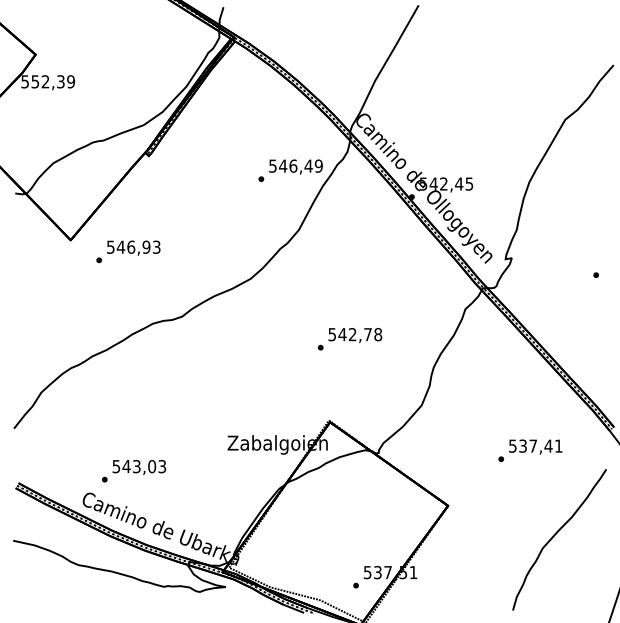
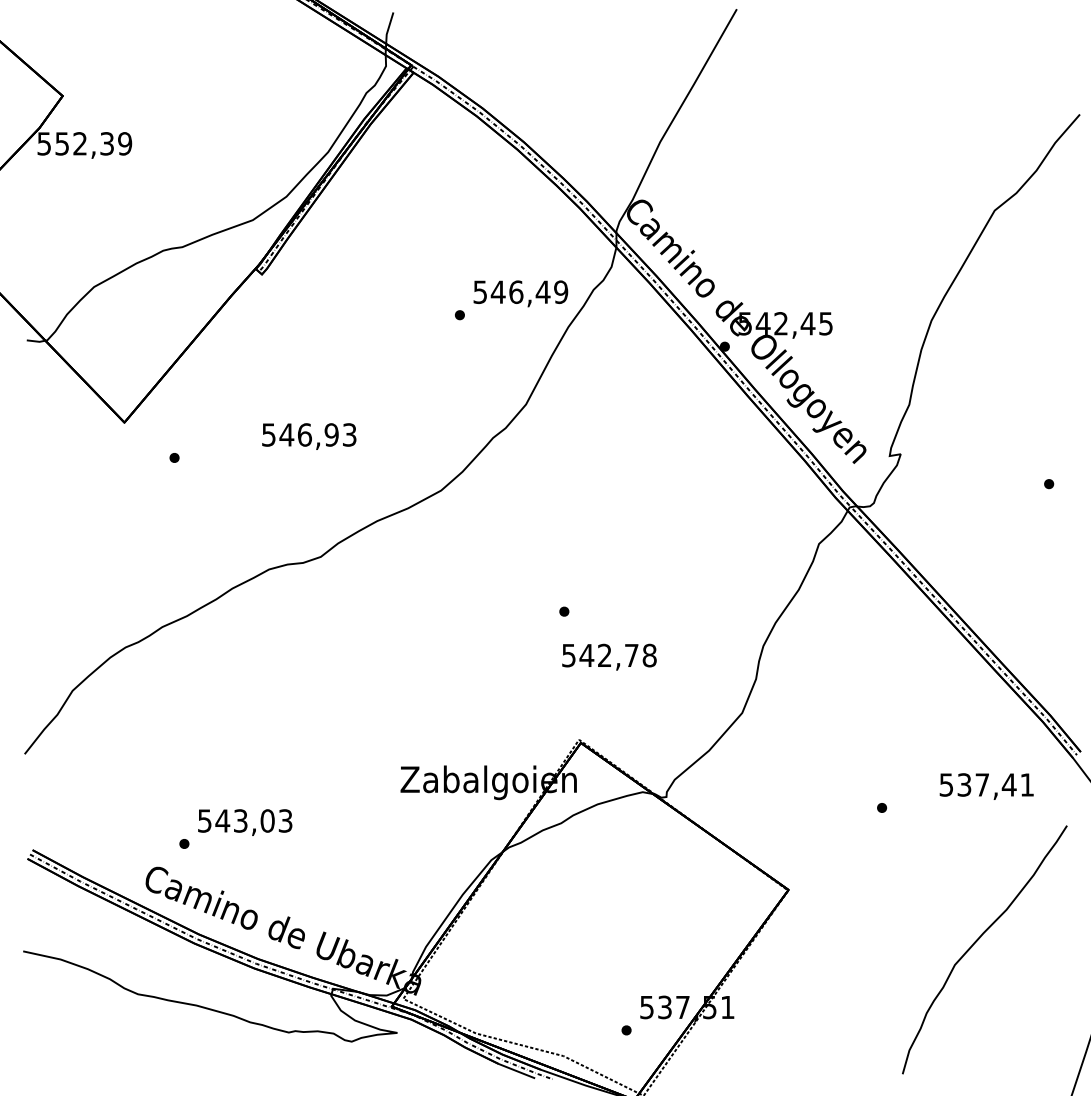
text: (133, 247) -> (308, 435), moved
text: (355, 335) -> (609, 657), moved
text: (535, 446) -> (986, 785), moved

